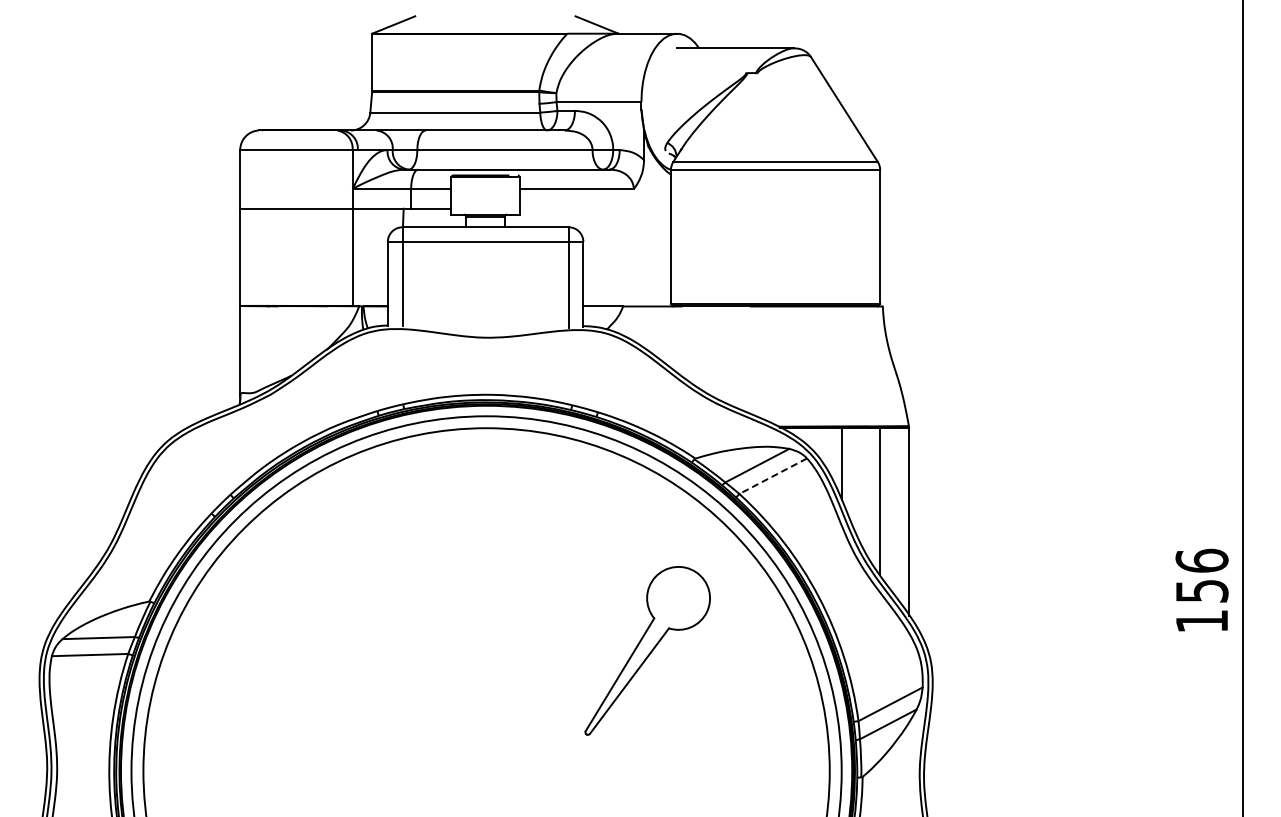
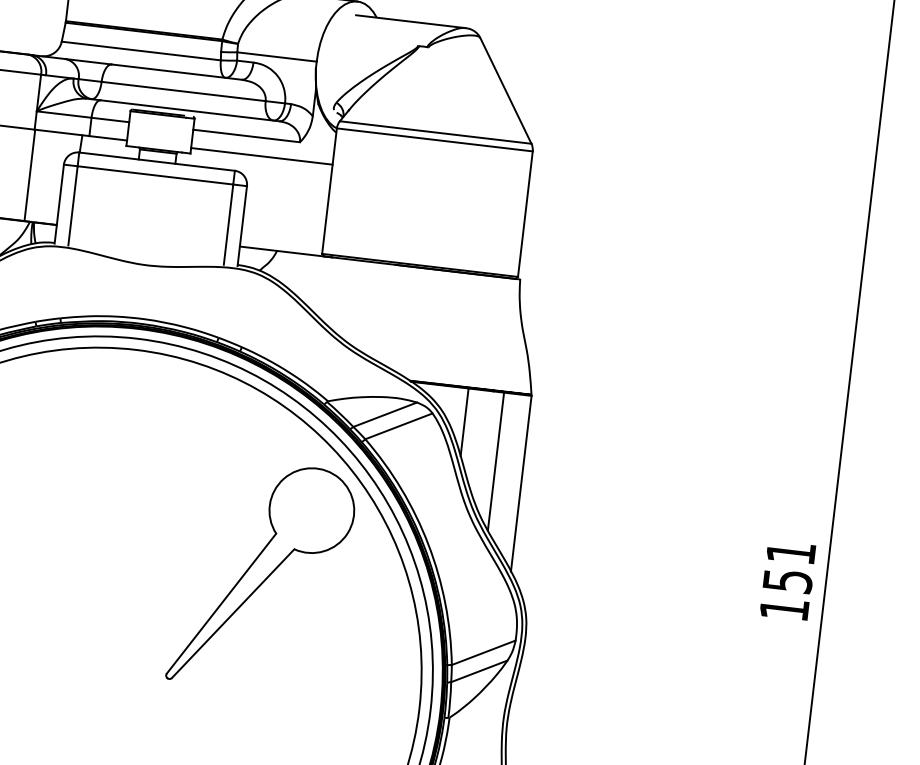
line: (594, 208) -> (261, 156), added
line: (772, 476) -> (398, 426), dashed -> solid
text: (1201, 560) -> (790, 552), 156 -> 151
part: (647, 650) -> (262, 575), size x1.43

